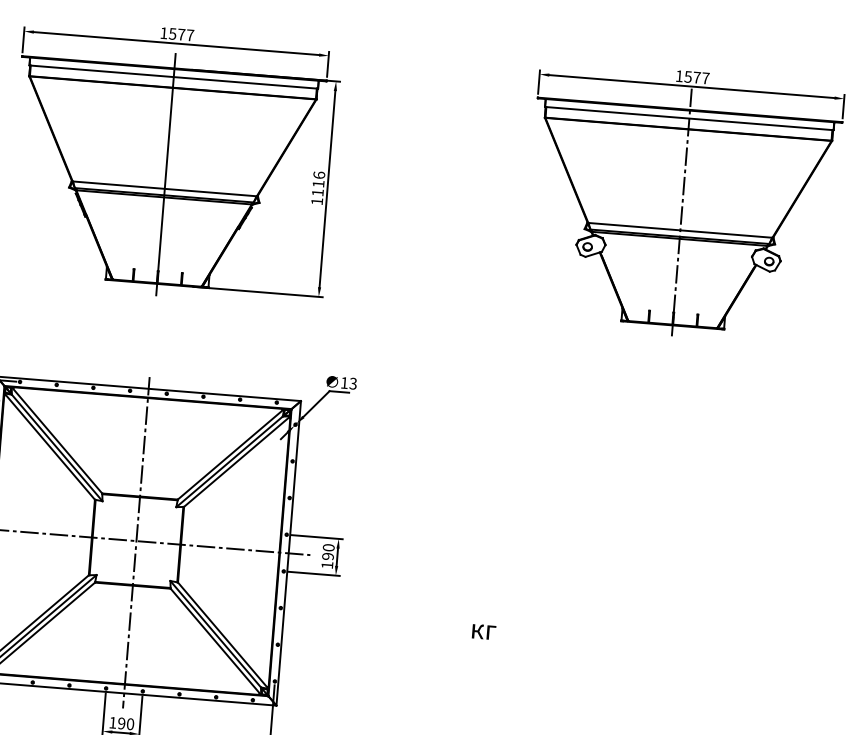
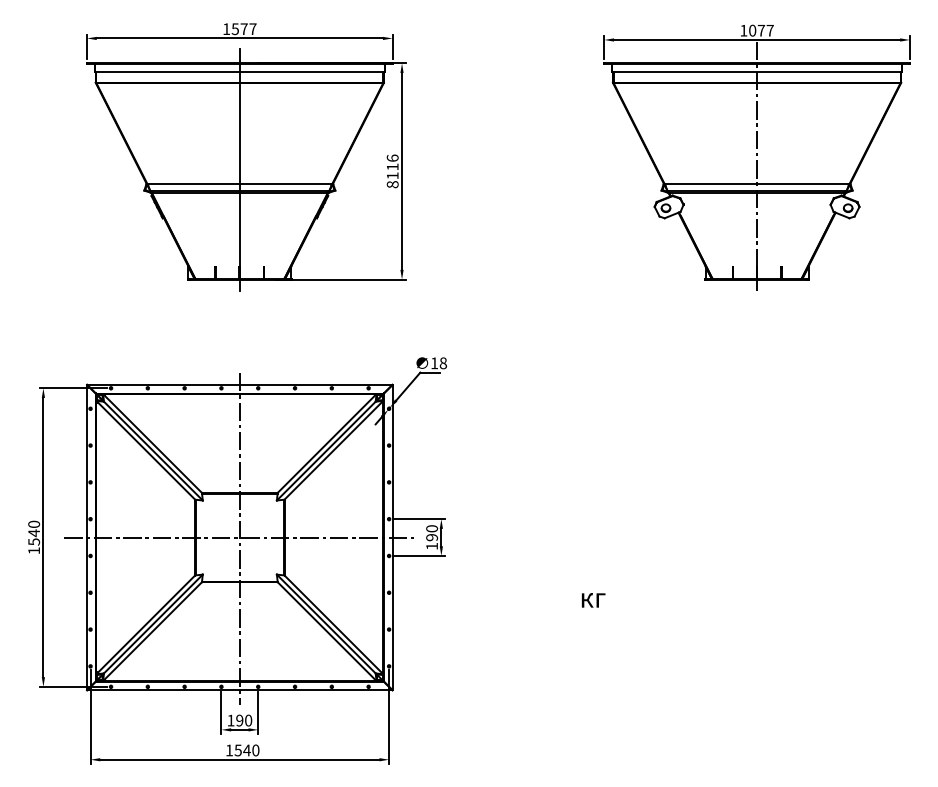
text: (688, 76) -> (752, 30), 1577 -> 1077
text: (316, 201) -> (392, 184), 1116 -> 8116
text: (353, 382) -> (443, 362), 13 -> 18

